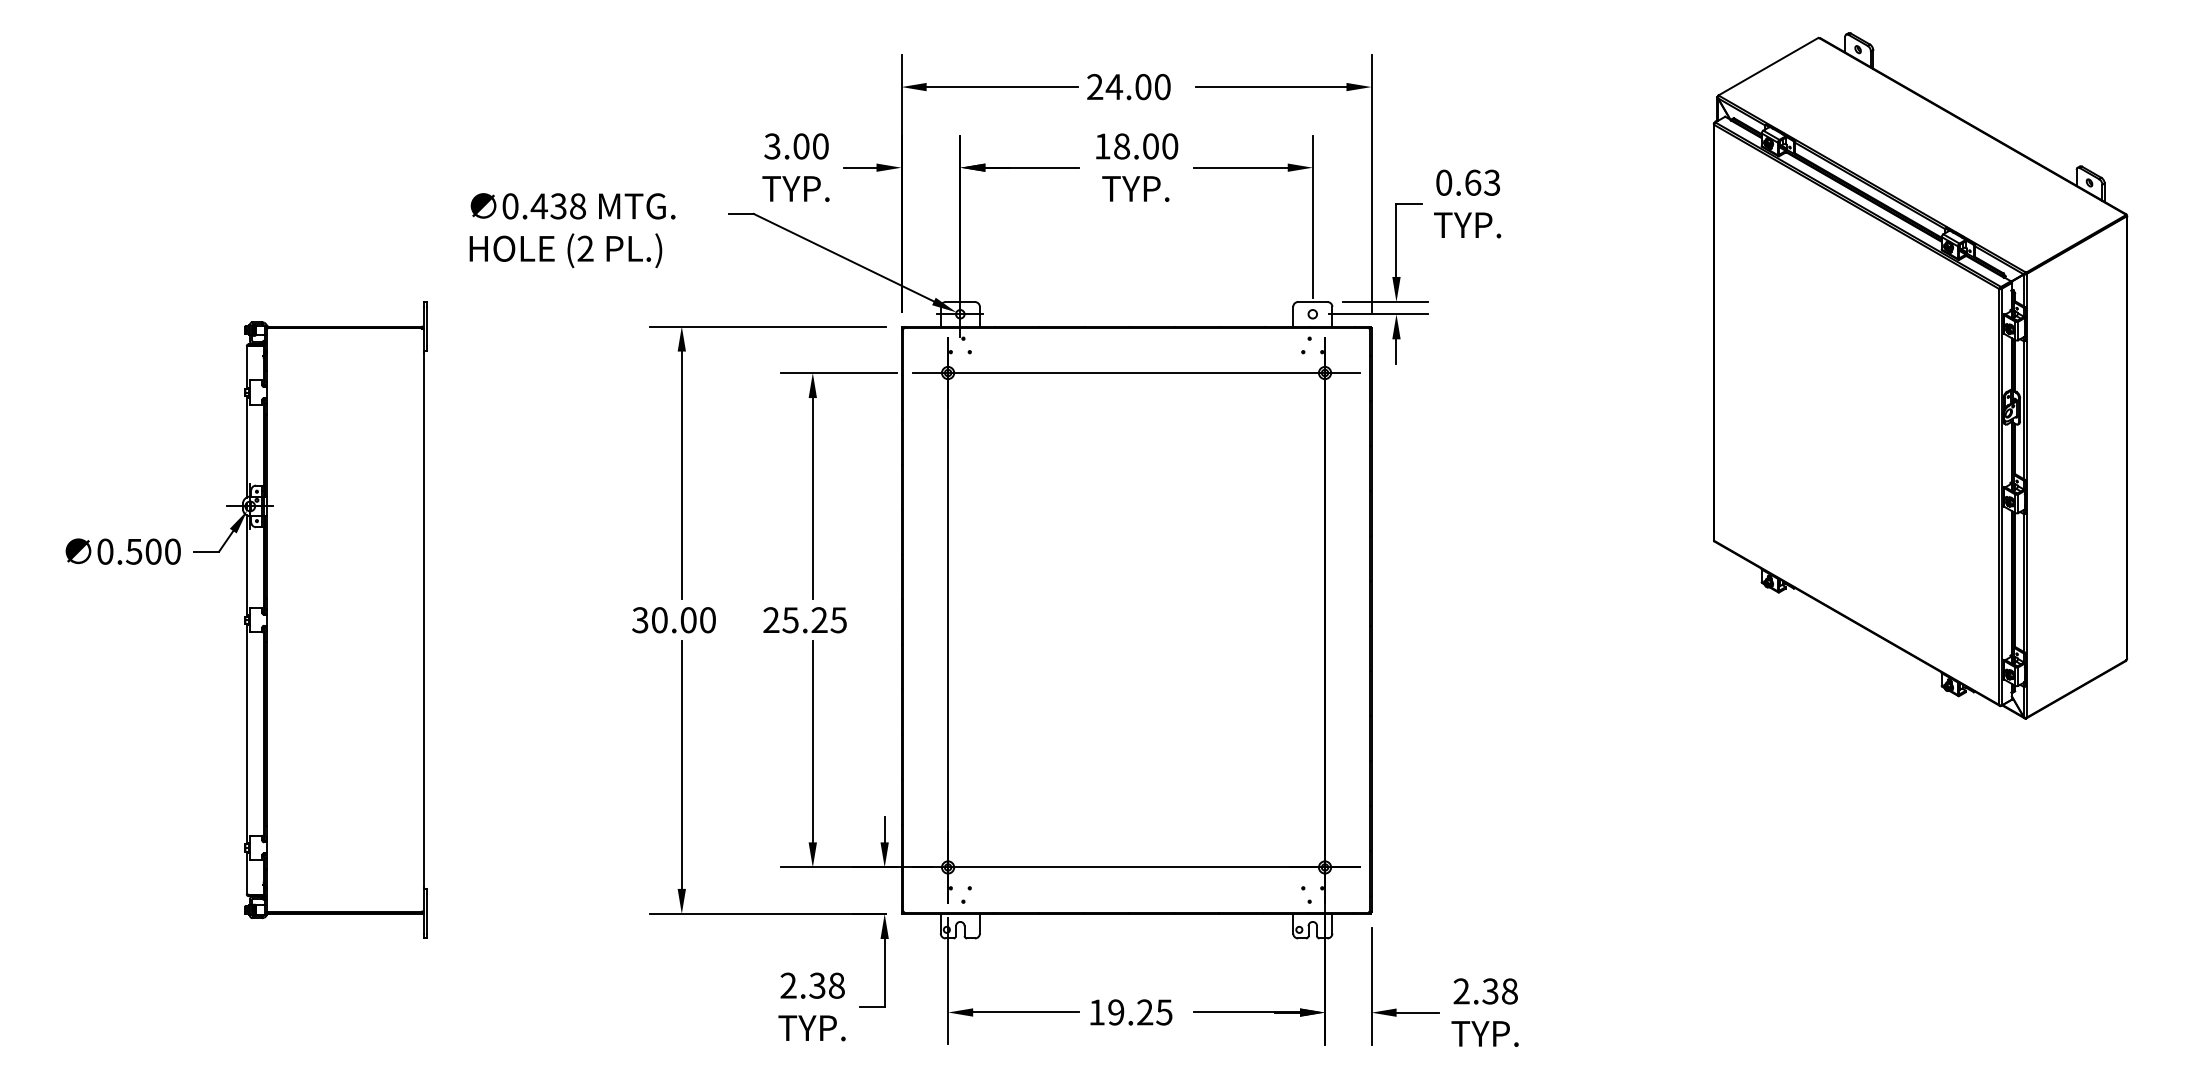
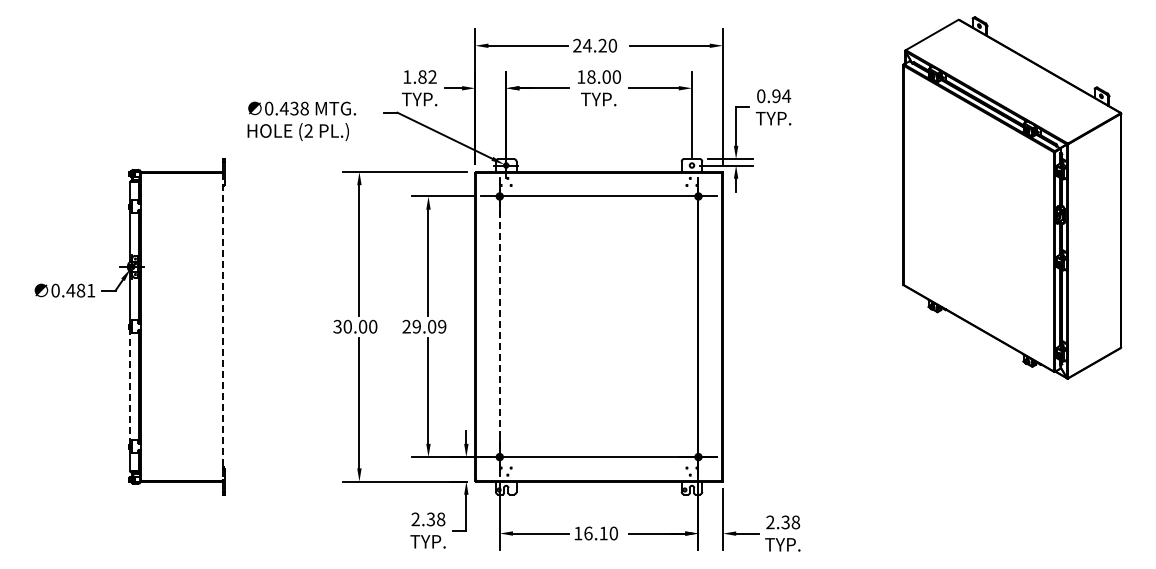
text: (1142, 86) -> (602, 45), 24.00 -> 24.20
text: (795, 145) -> (419, 76), 3.00 -> 1.82
text: (1482, 183) -> (781, 96), 0.63 -> 0.94
text: (152, 551) -> (80, 290), 0.500 -> 0.481
line: (423, 619) -> (223, 326), solid -> dashed
text: (814, 619) -> (429, 326), 25.25 -> 29.09
line: (947, 619) -> (499, 326), solid -> dashed
line: (247, 733) -> (130, 386), solid -> dashed
text: (1139, 1012) -> (600, 533), 19.25 -> 16.10

